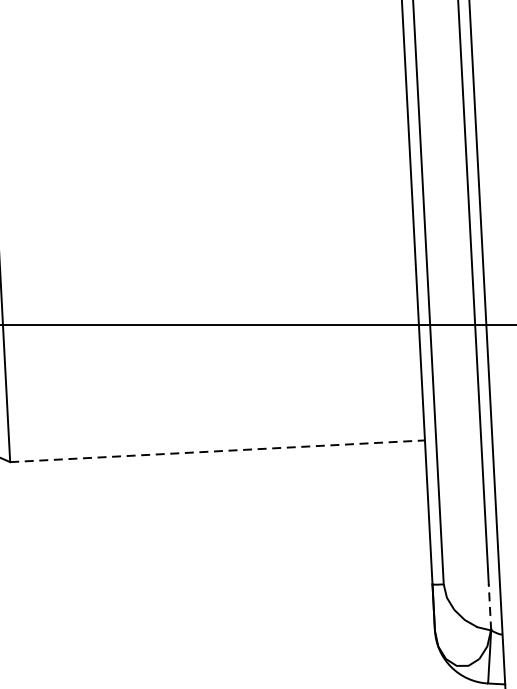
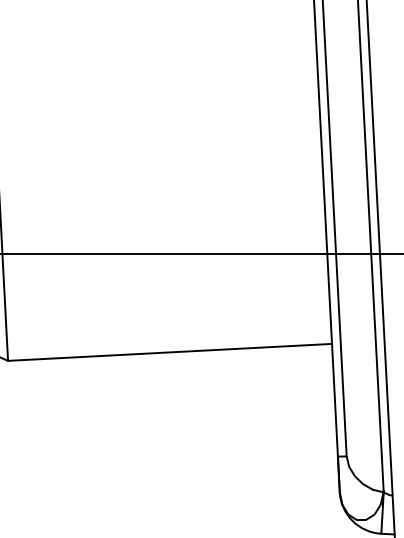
line: (218, 451) -> (170, 352), dashed -> solid
line: (489, 606) -> (382, 473), dashed -> solid

